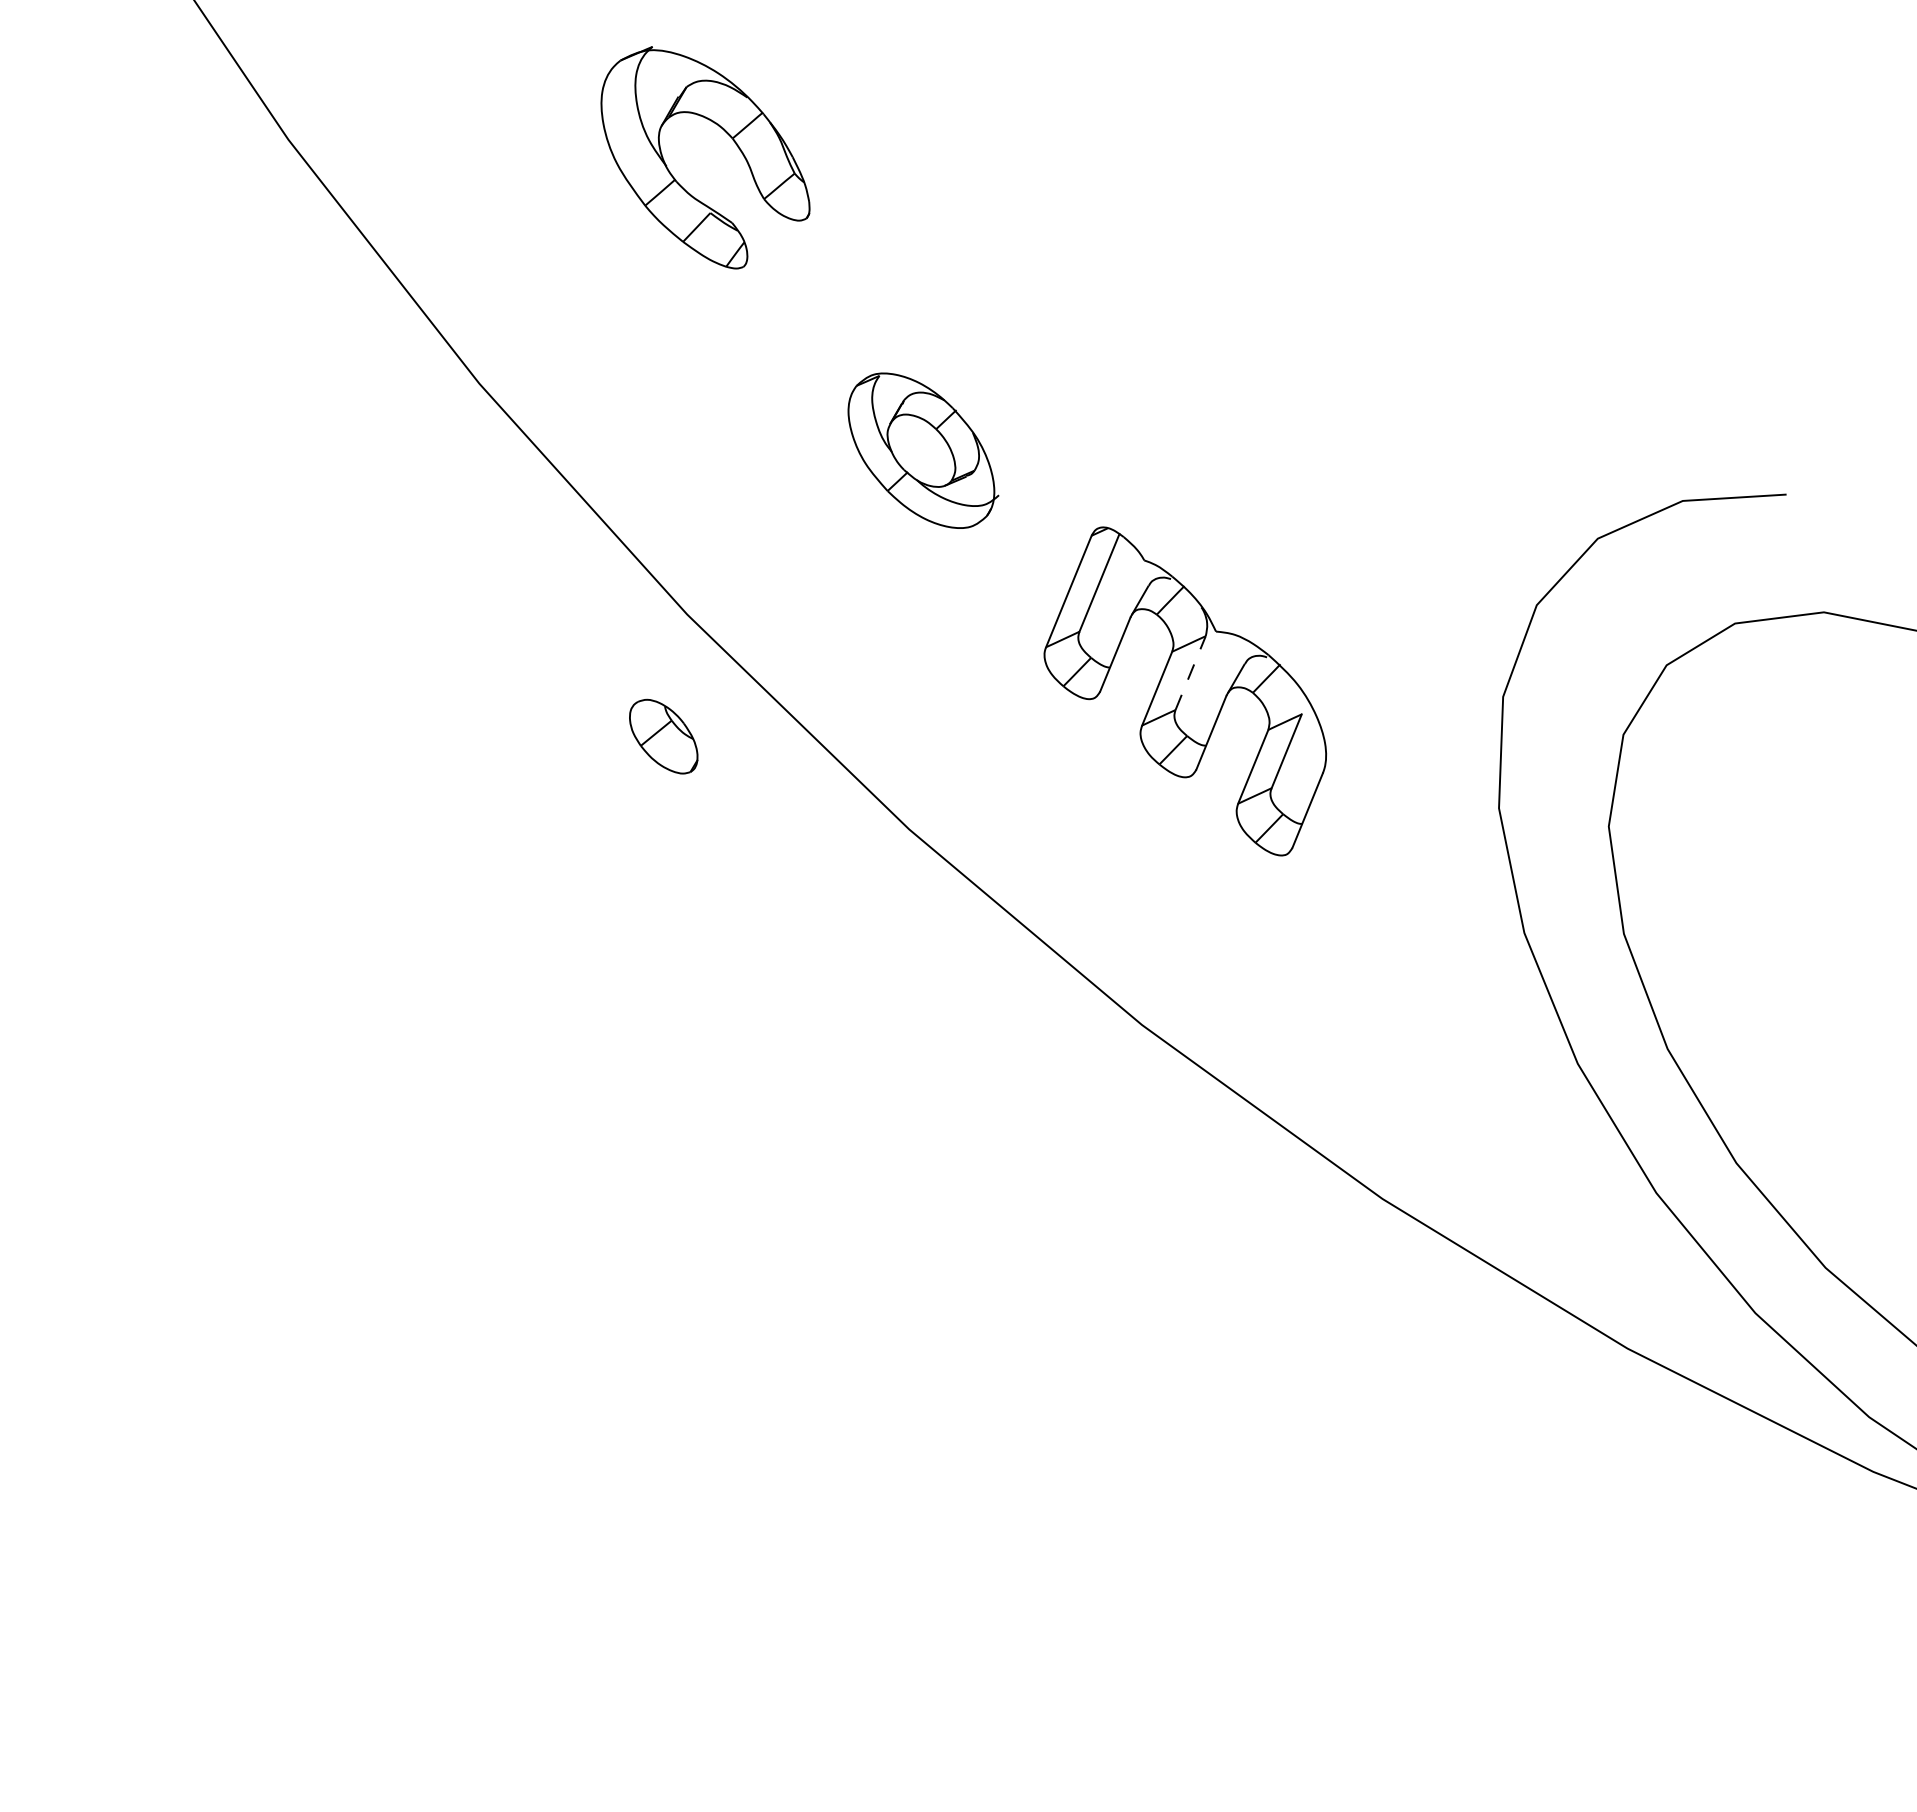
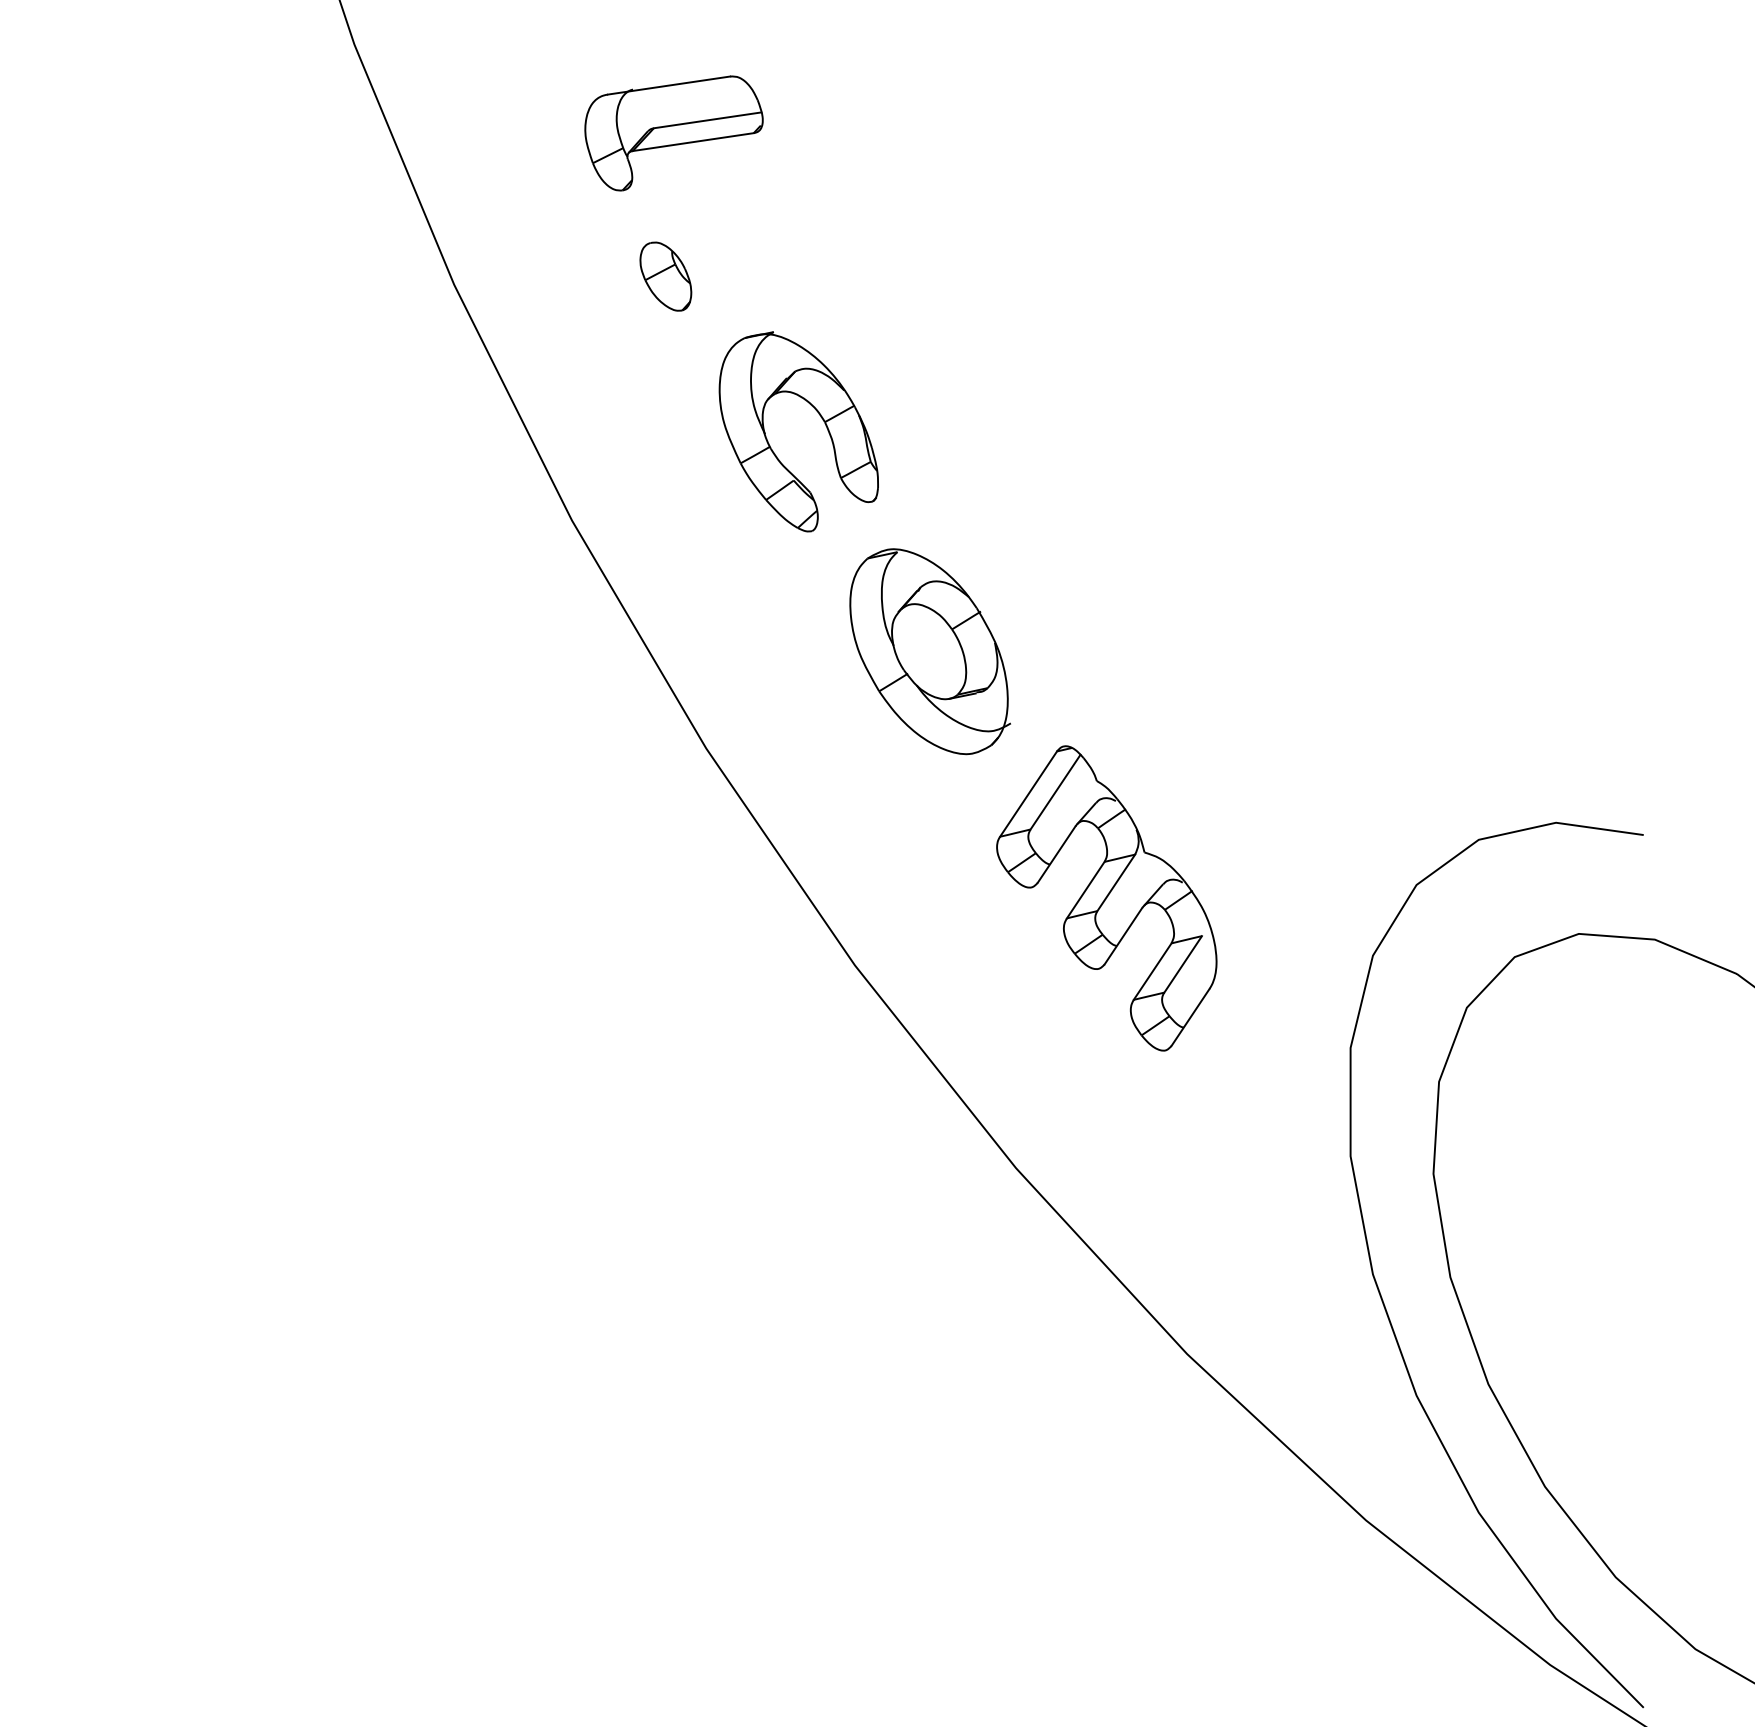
part: (726, 134) -> (820, 417), moved
part: (921, 450) -> (929, 651), size x1.43
line: (1190, 672) -> (1116, 882), dashed -> solid
part: (663, 736) -> (665, 276), moved

